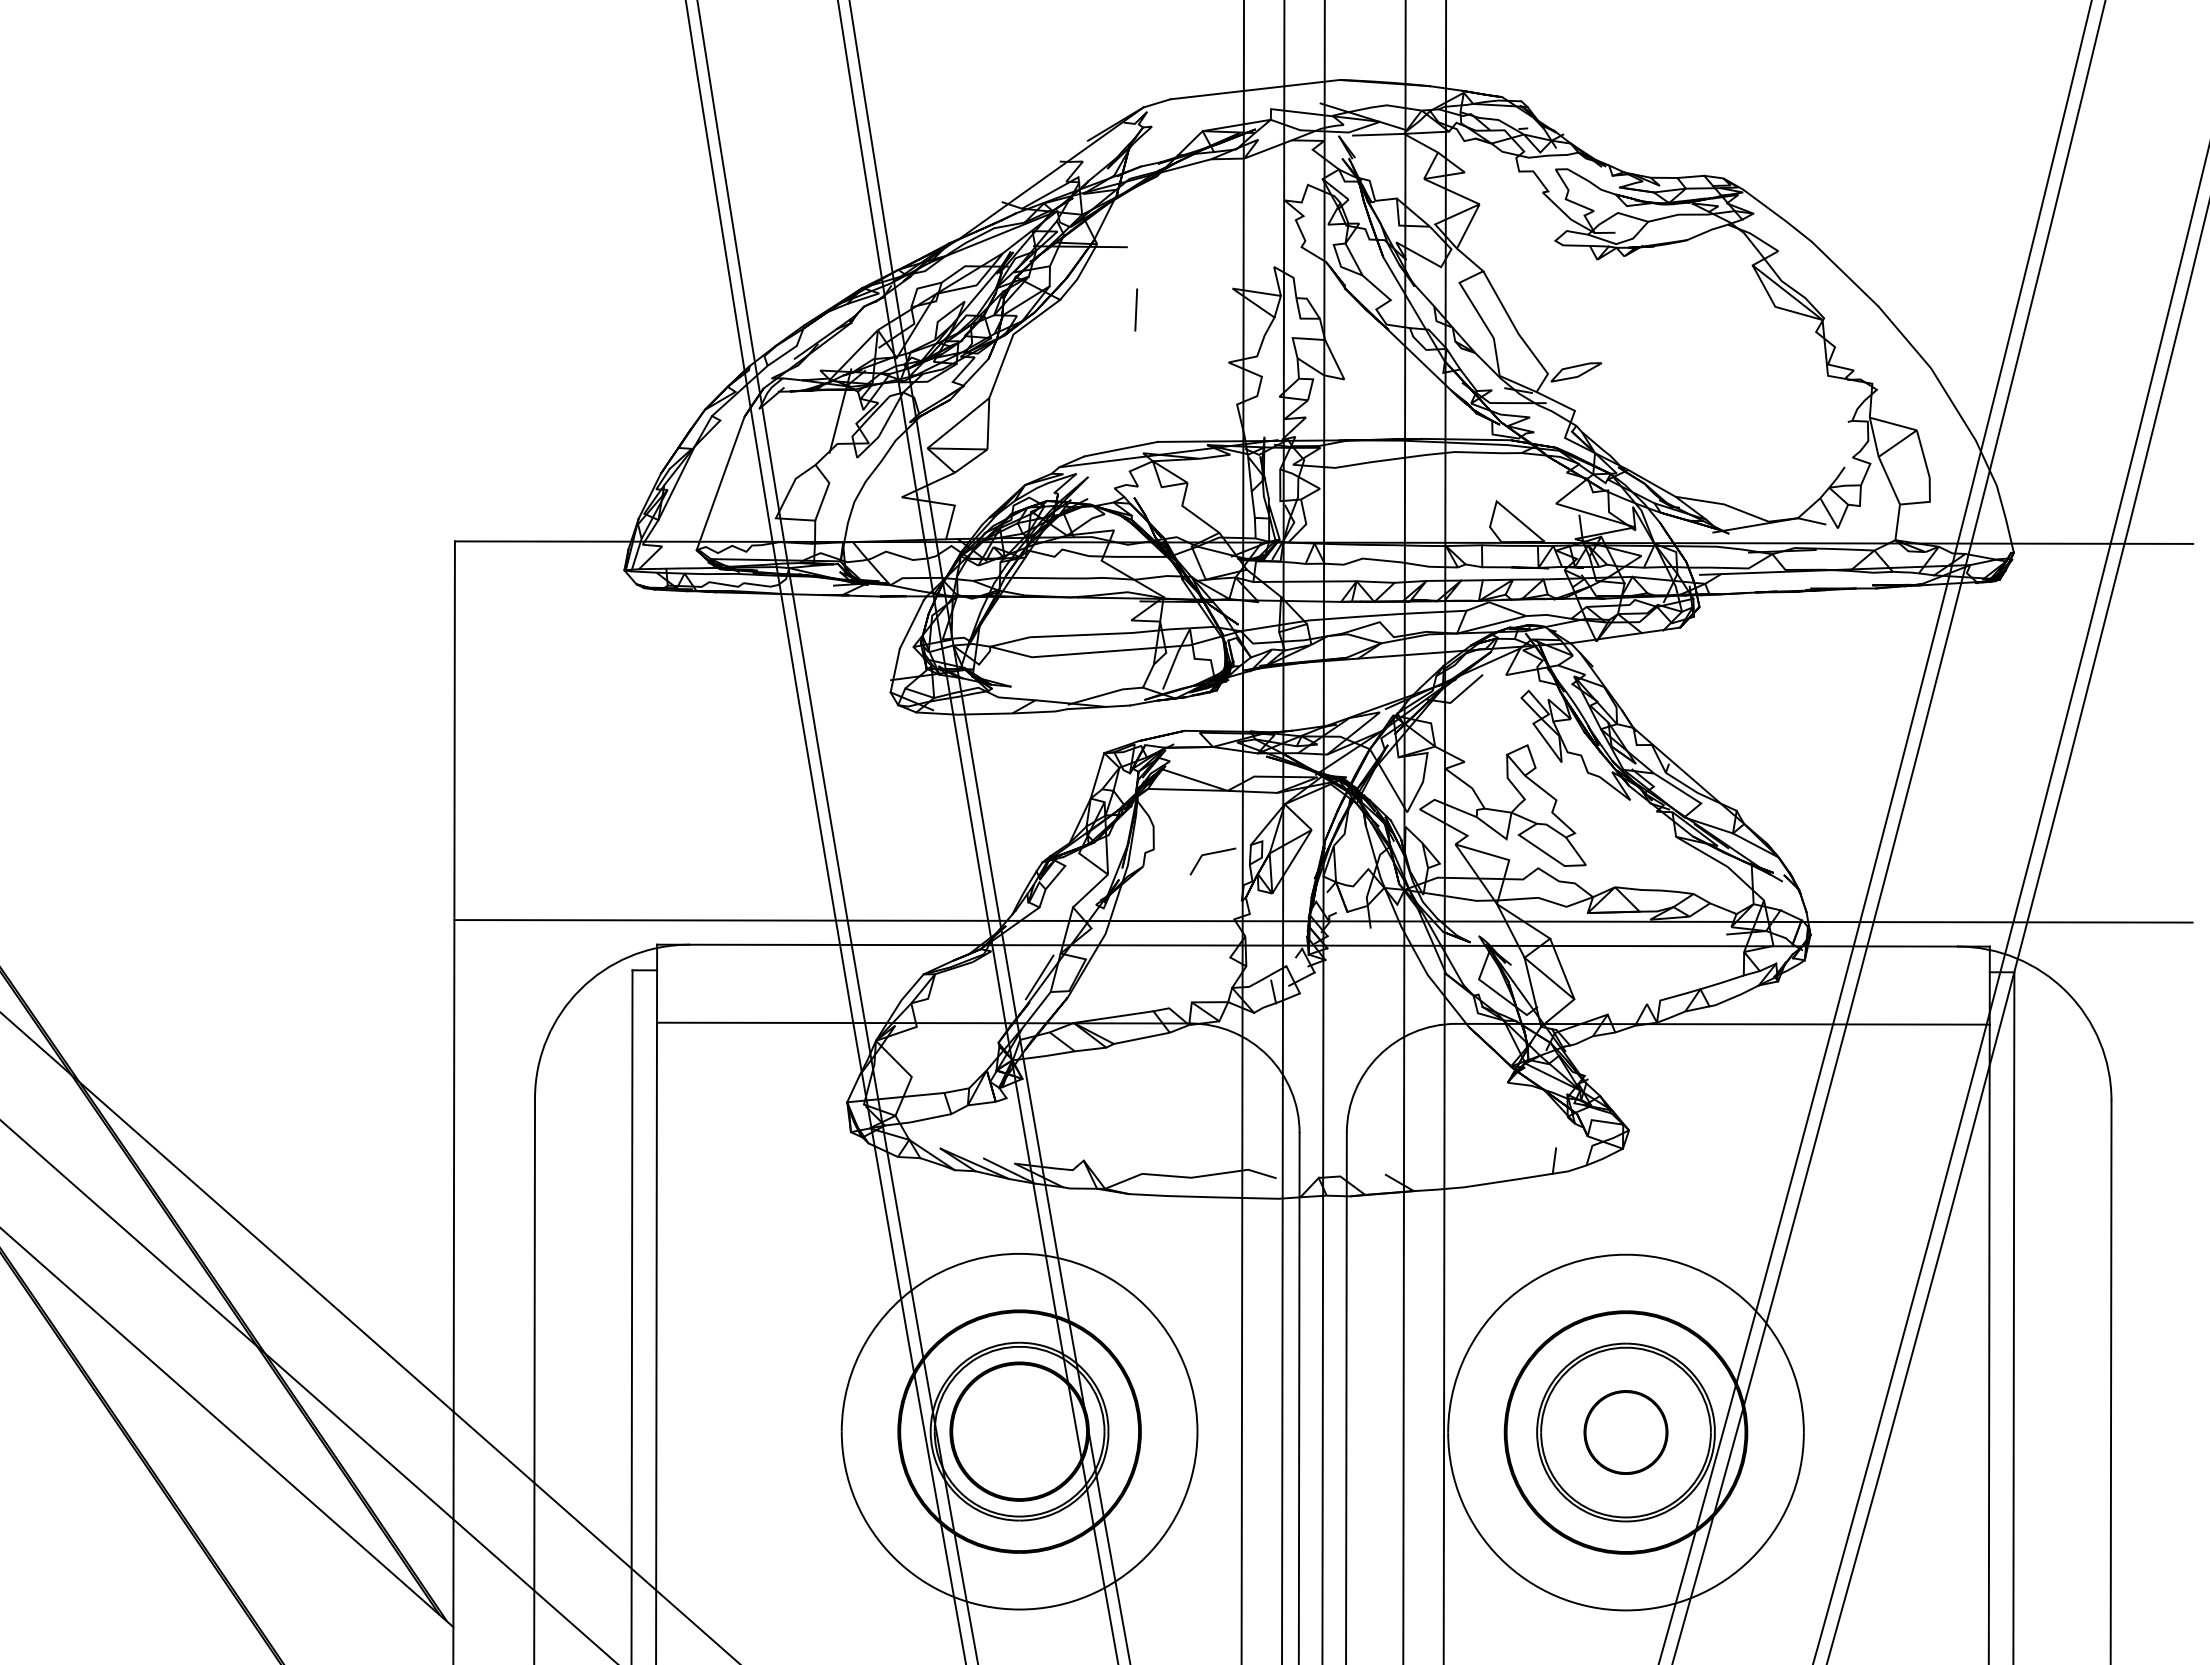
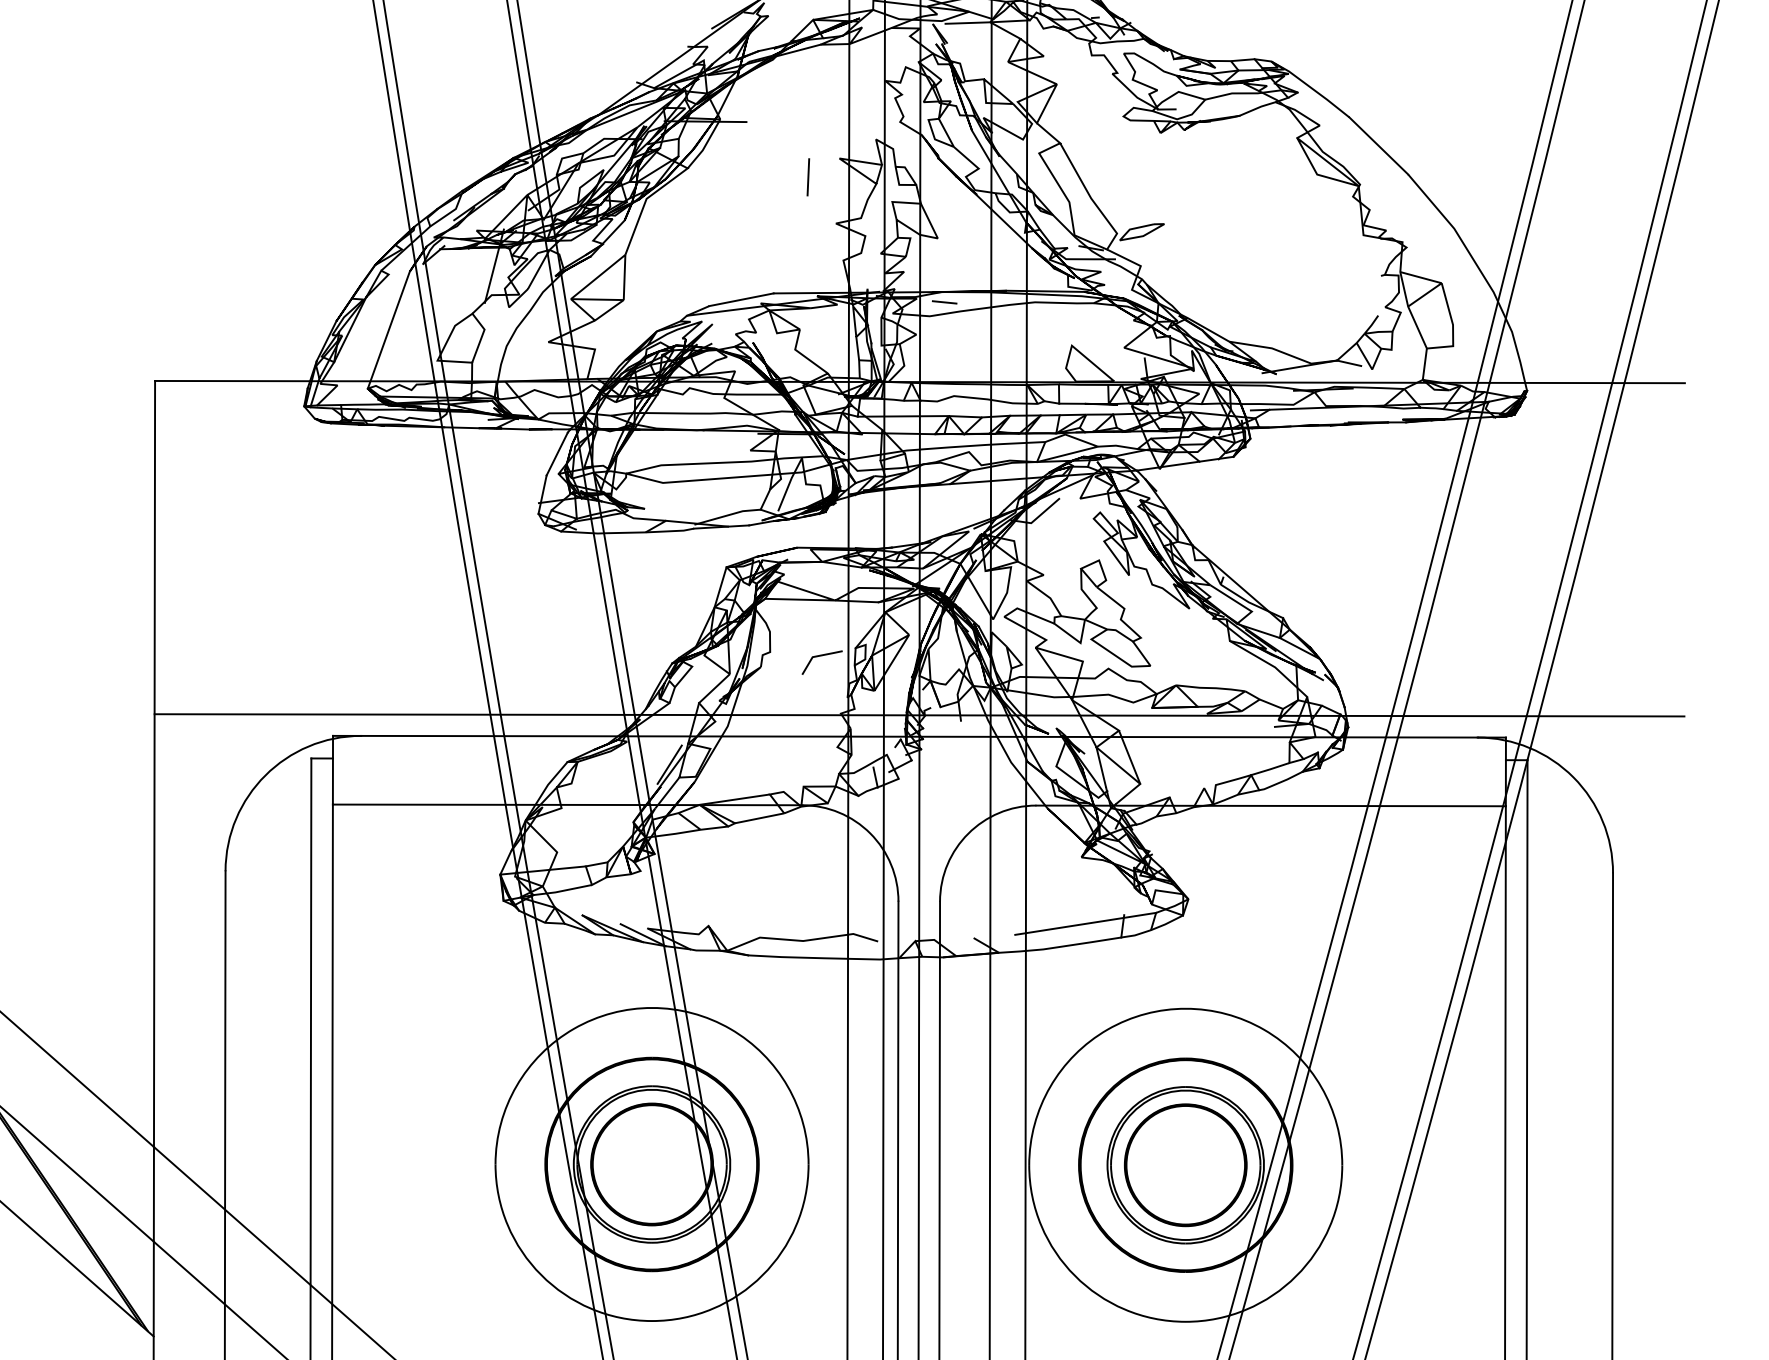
line: (1136, 309) -> (808, 176), moved
line: (1351, 451) -> (944, 301), added
line: (1512, 1157) -> (1085, 923), added
part: (1625, 1432) -> (1185, 1165), size x1.67

